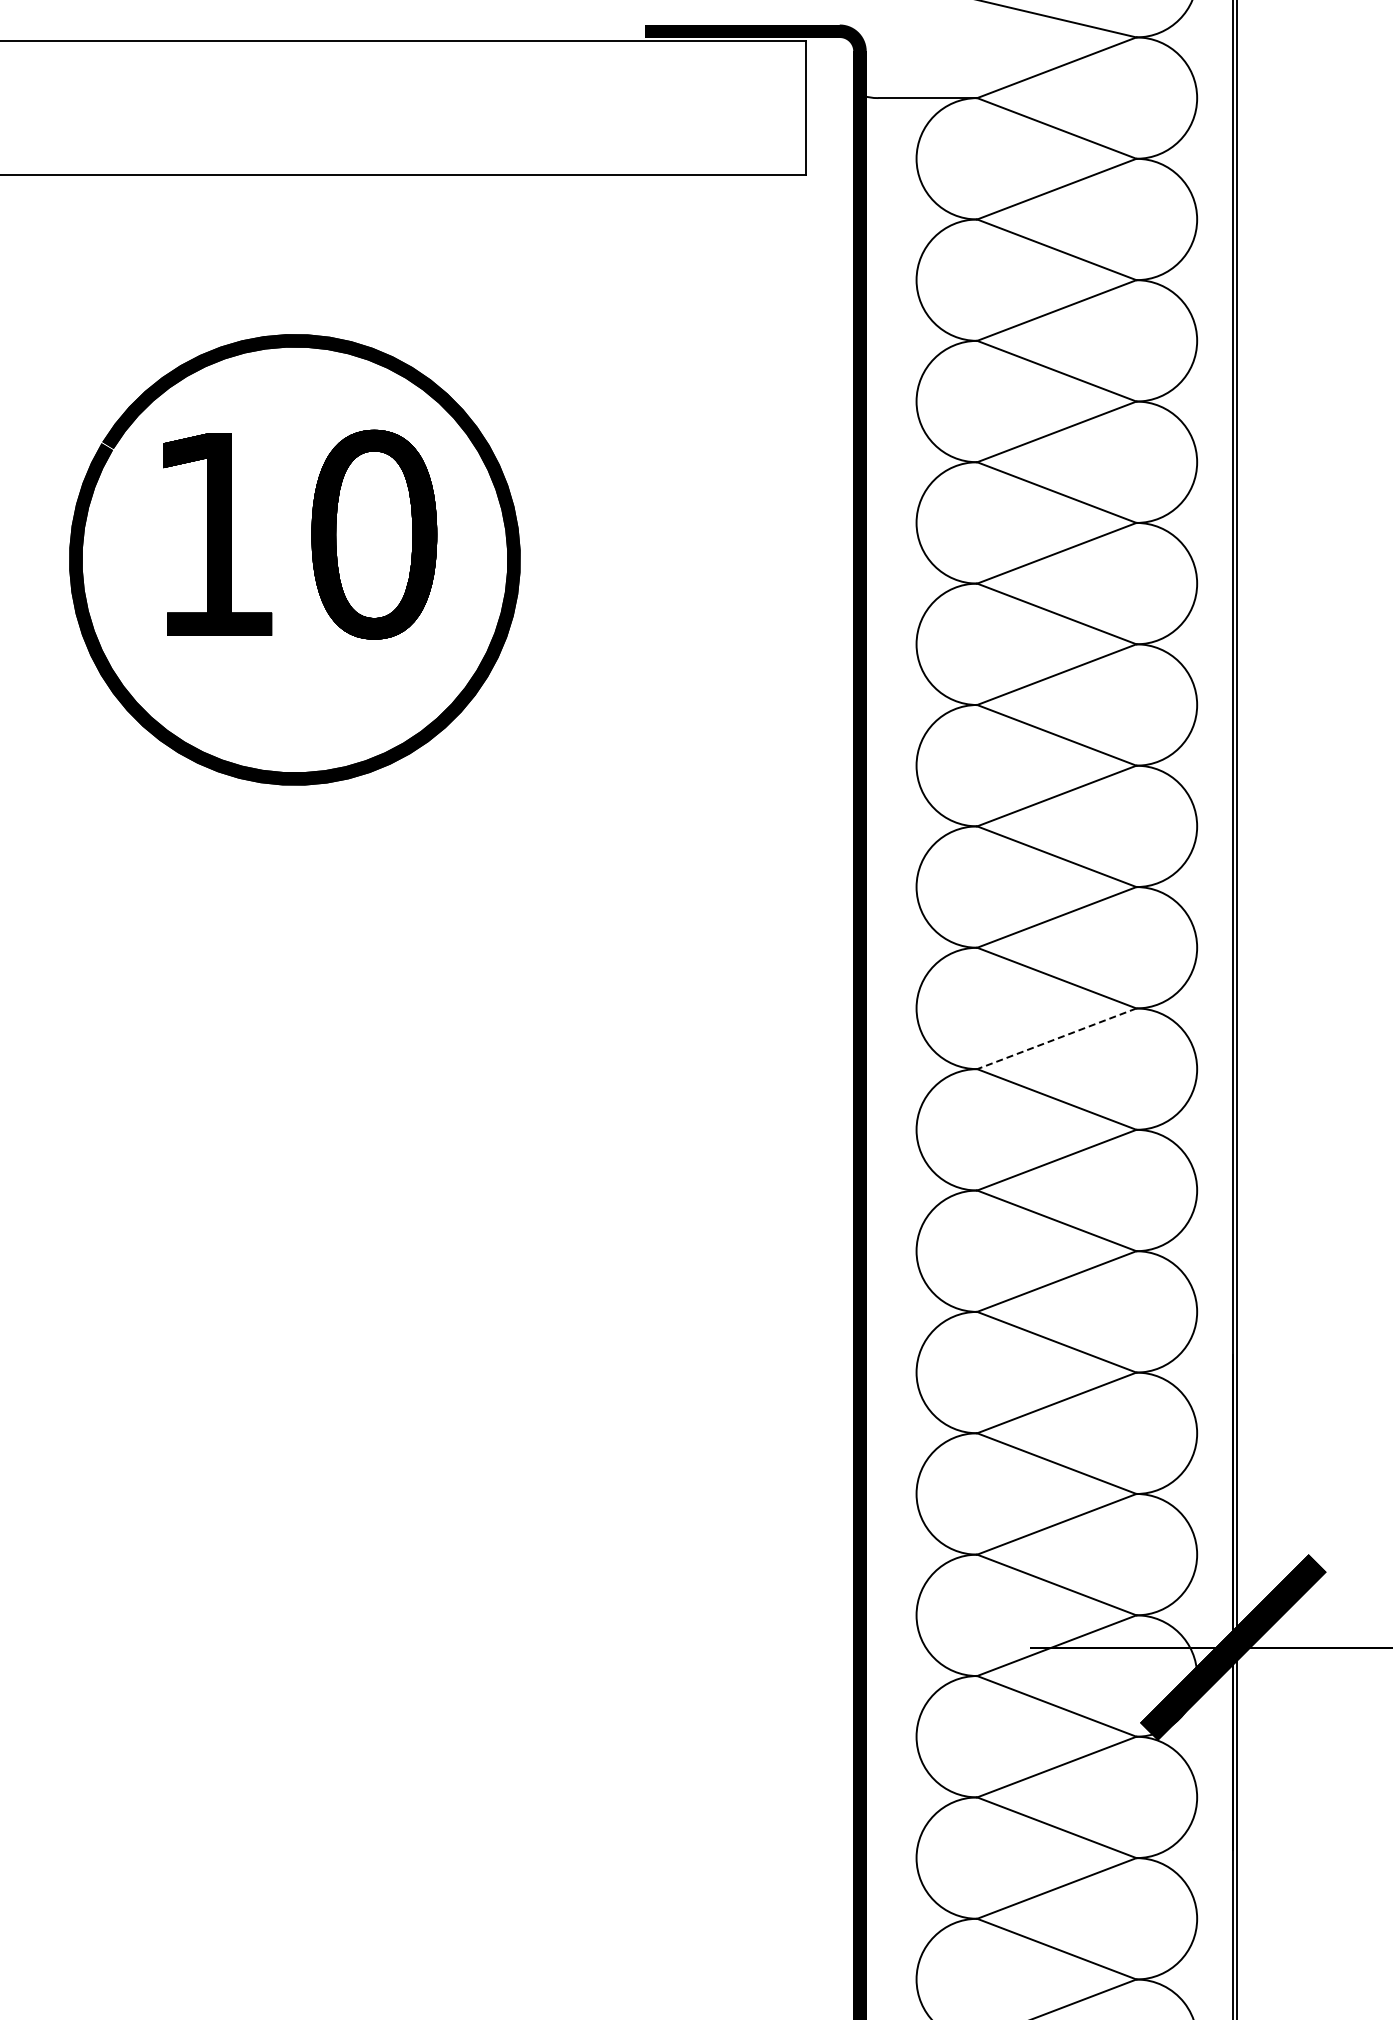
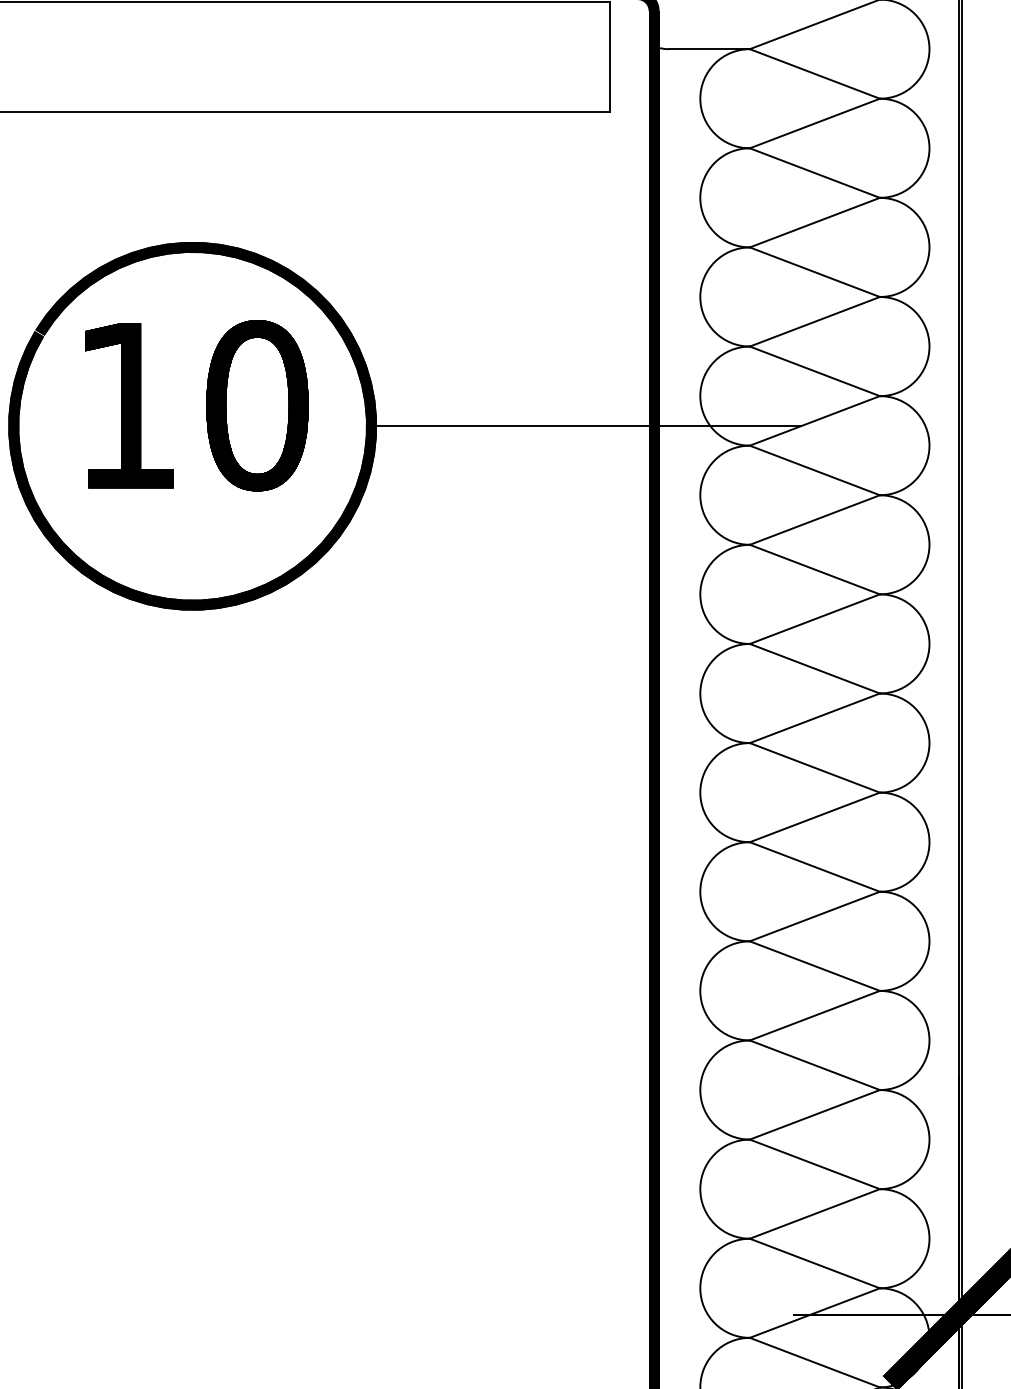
line: (776, 559) -> (585, 425), added
line: (1056, 1038) -> (814, 817), dashed -> solid

